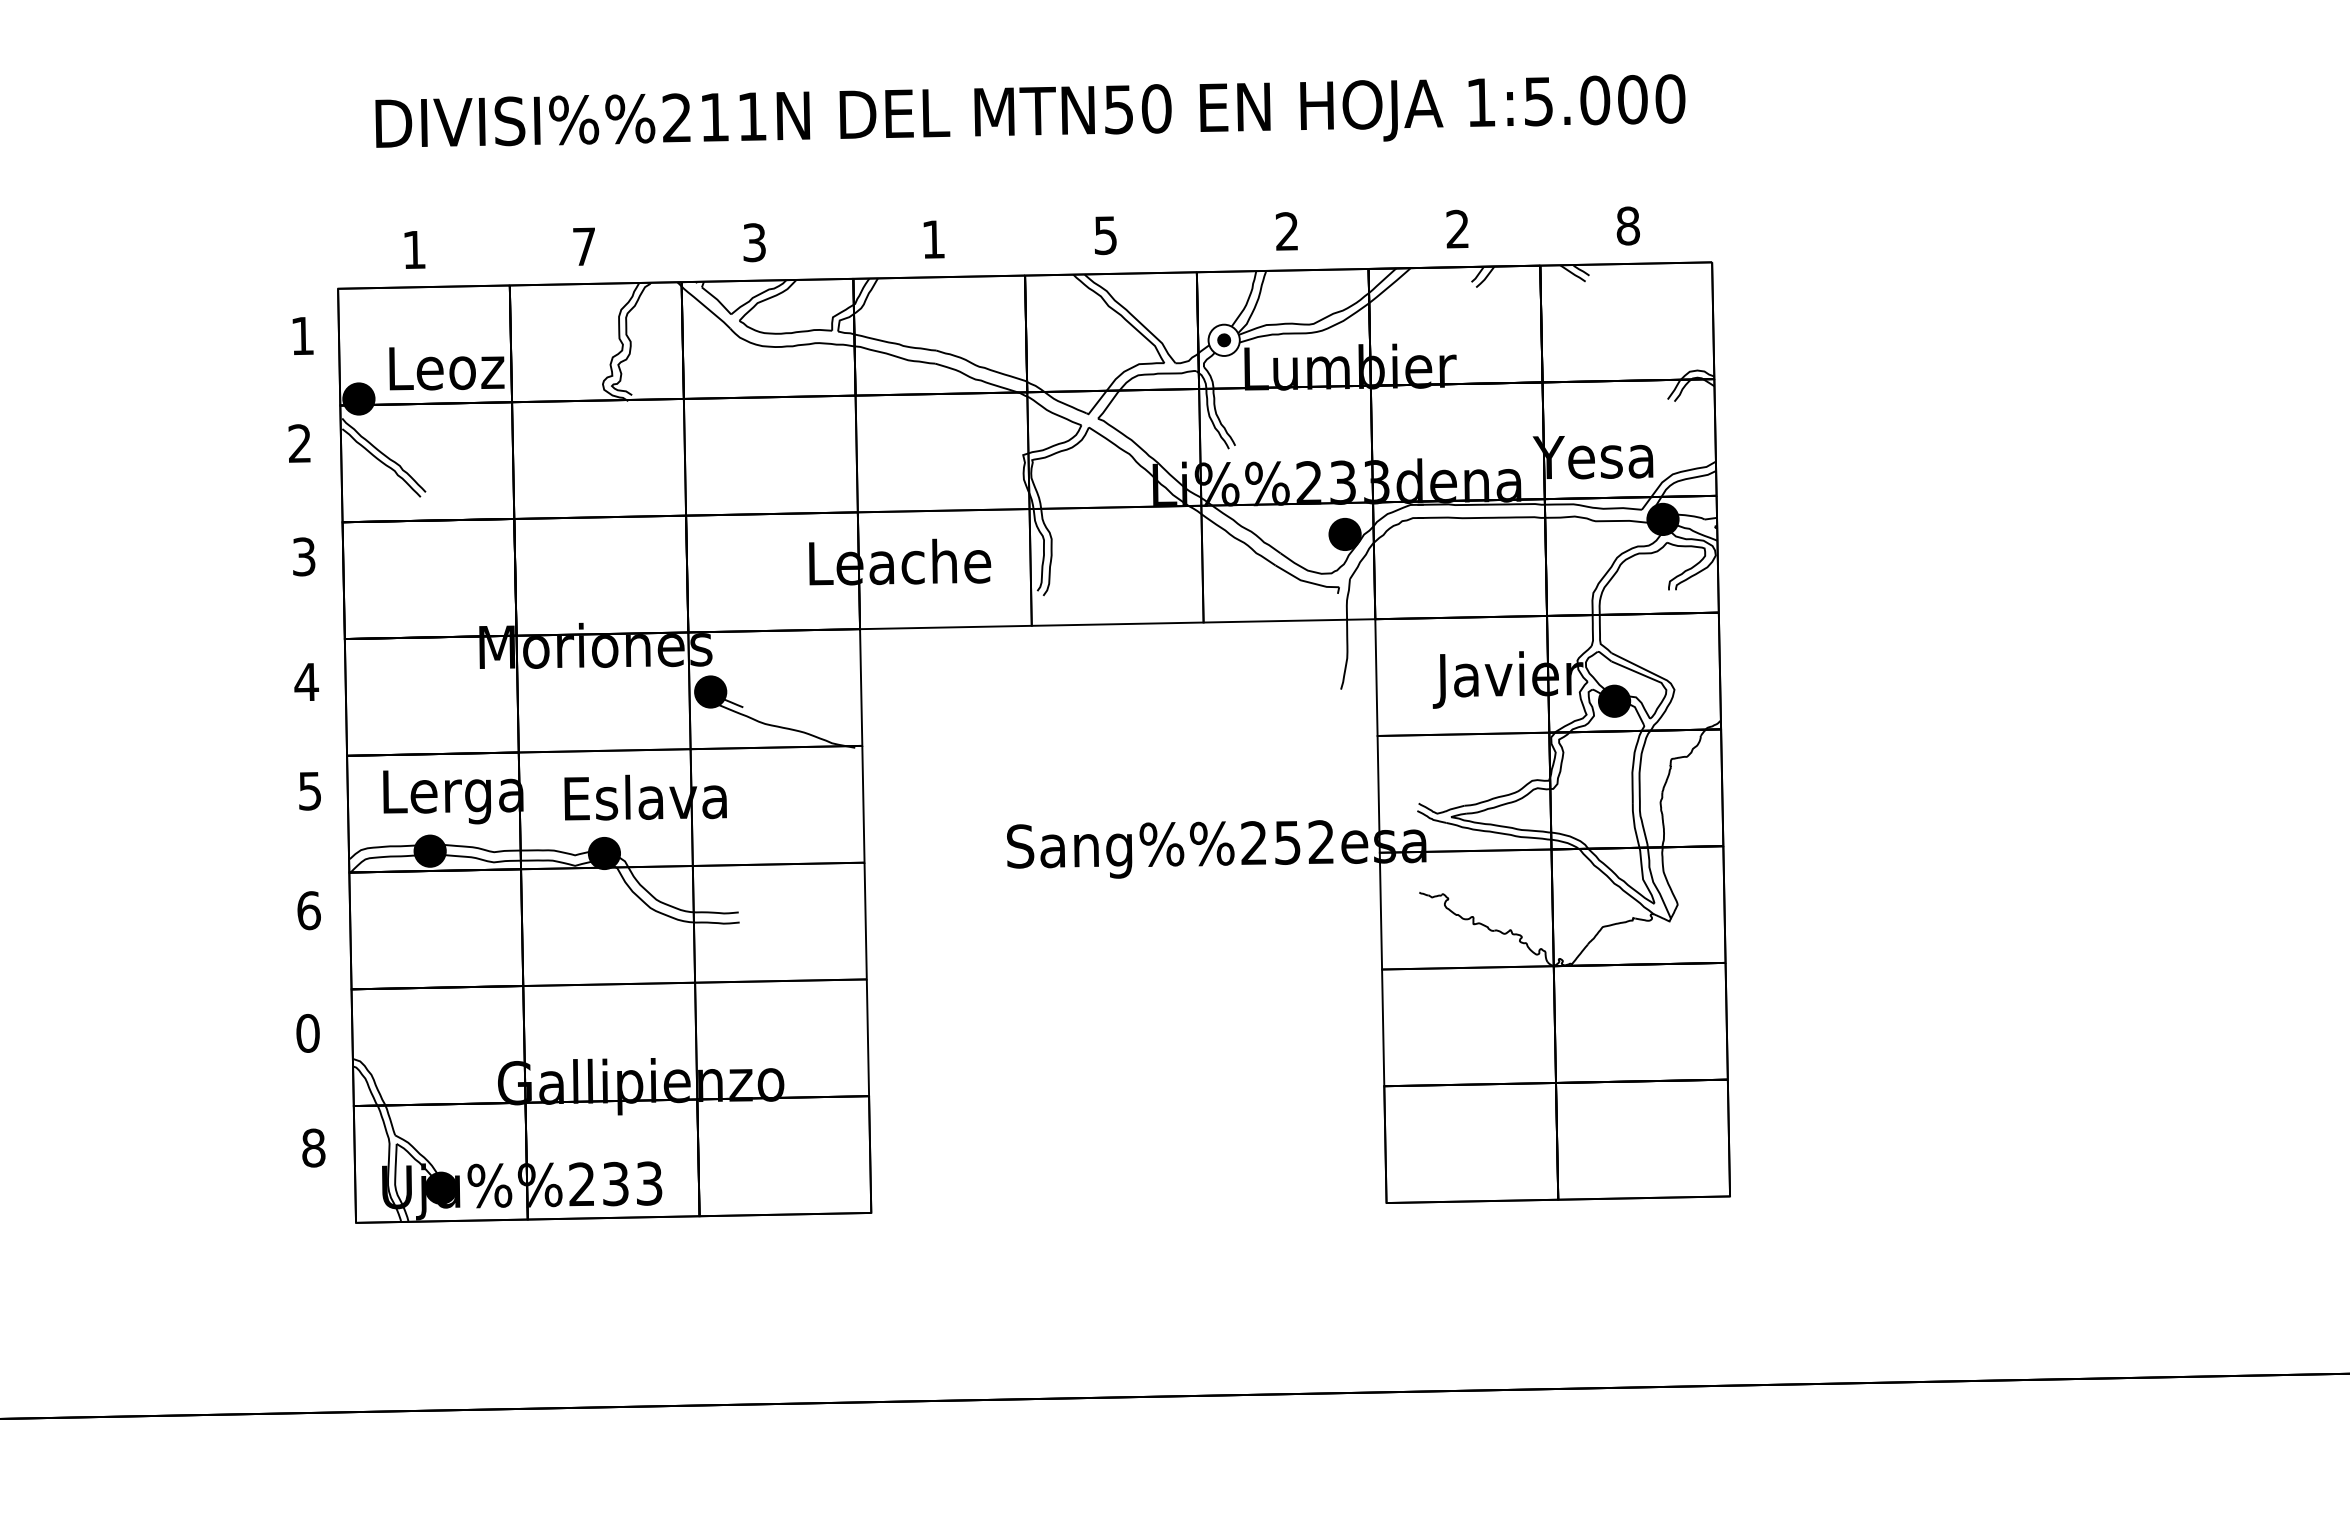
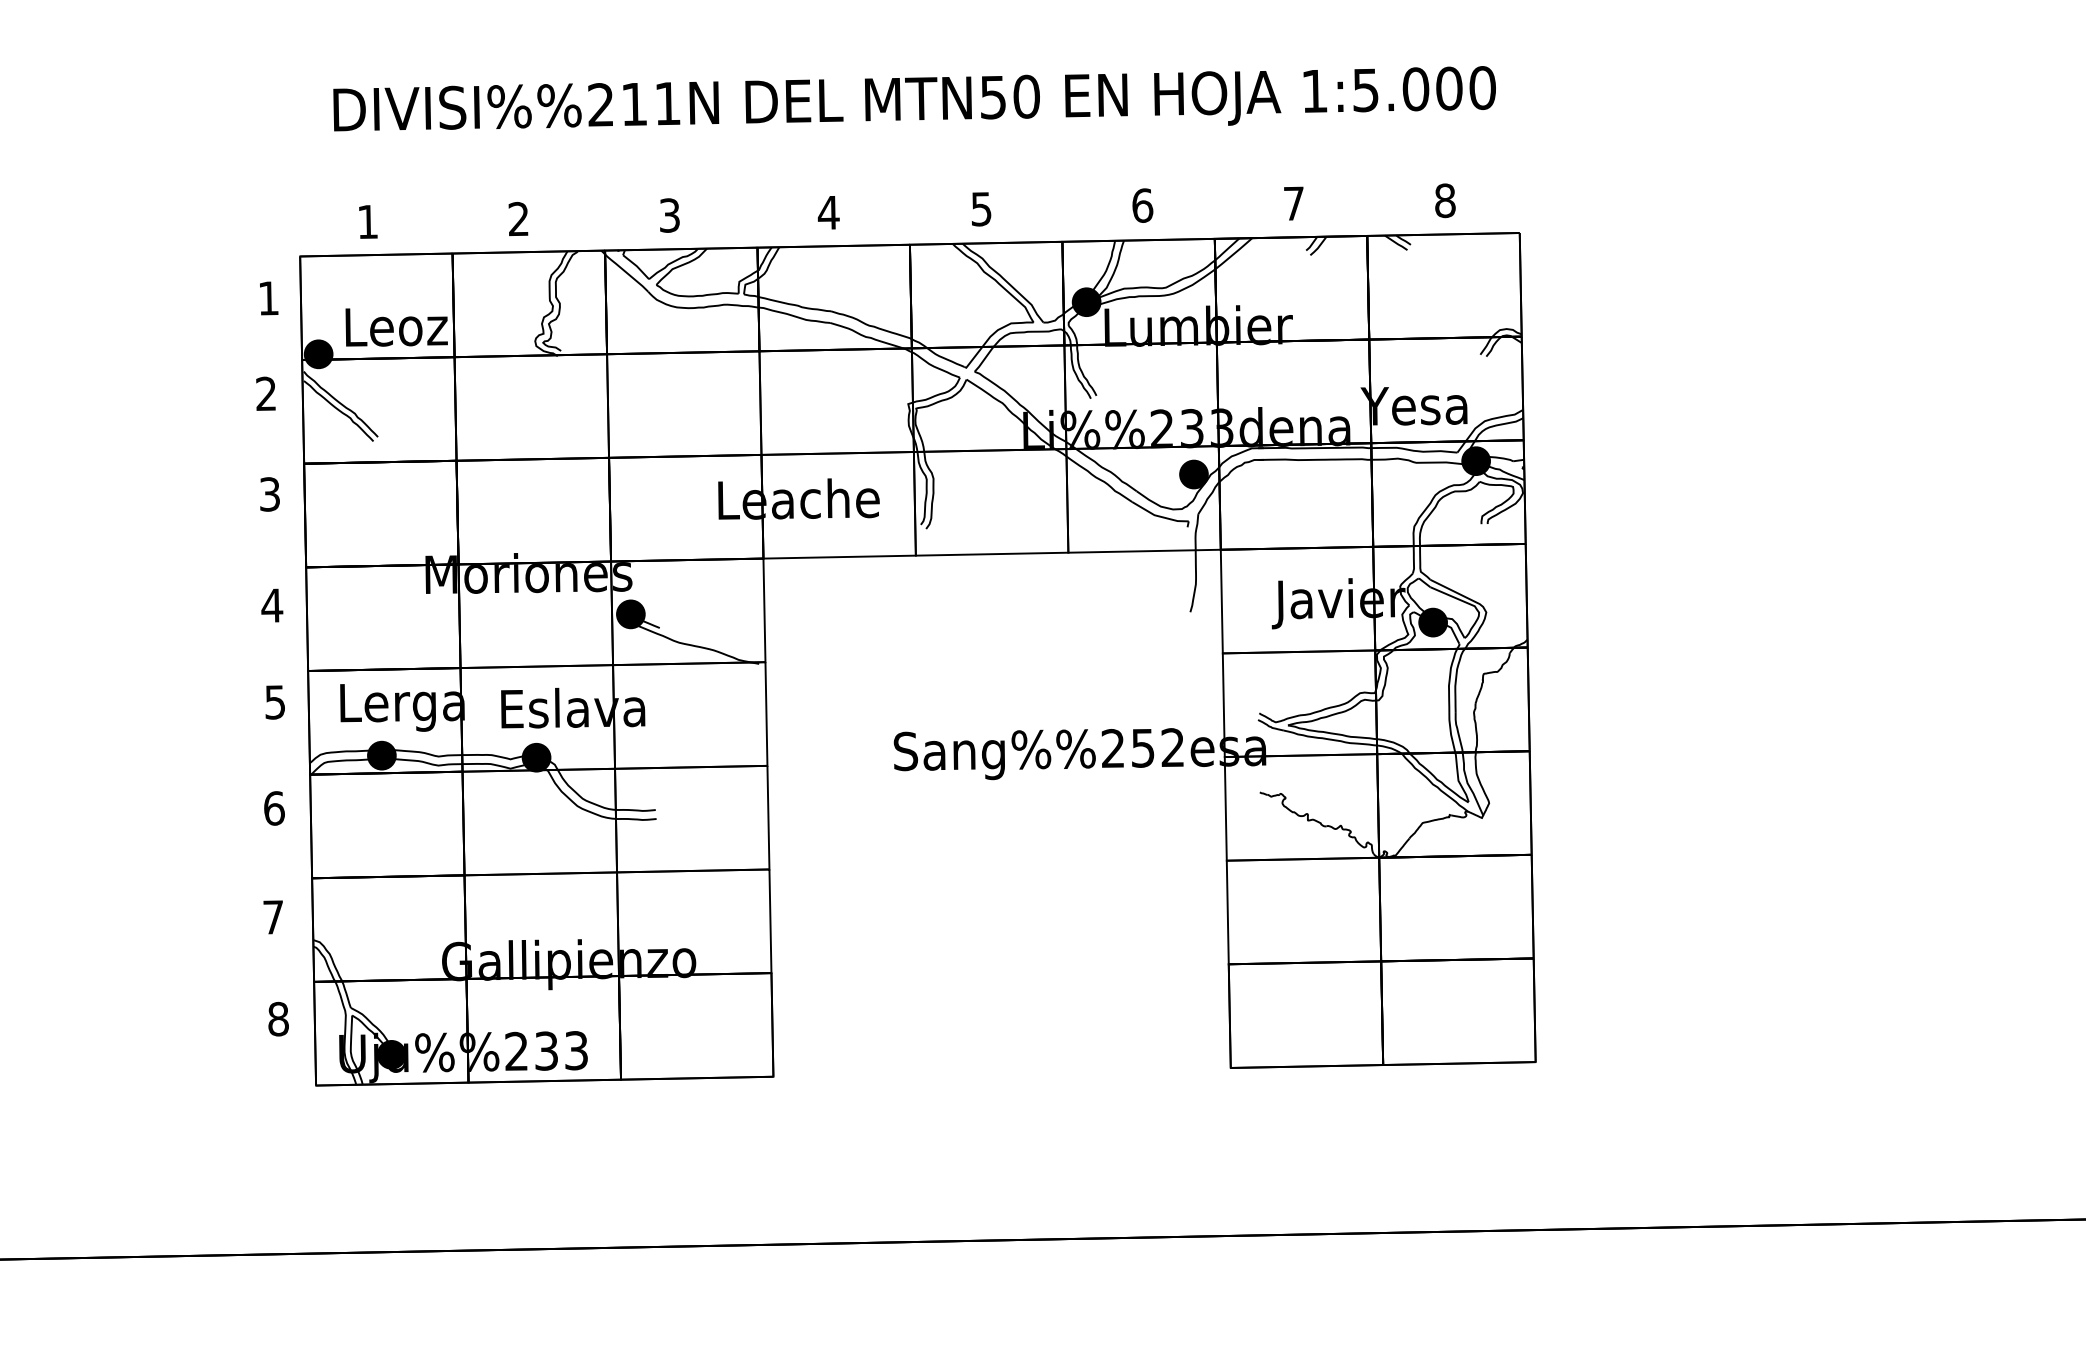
text: (1457, 228) -> (1293, 202), 2 -> 7
text: (1287, 231) -> (1142, 205), 2 -> 6
text: (933, 239) -> (828, 212), 1 -> 4
text: (583, 246) -> (517, 218), 7 -> 2
fill: (1223, 339) -> (1086, 301), added
text: (307, 1033) -> (273, 917), 0 -> 7

